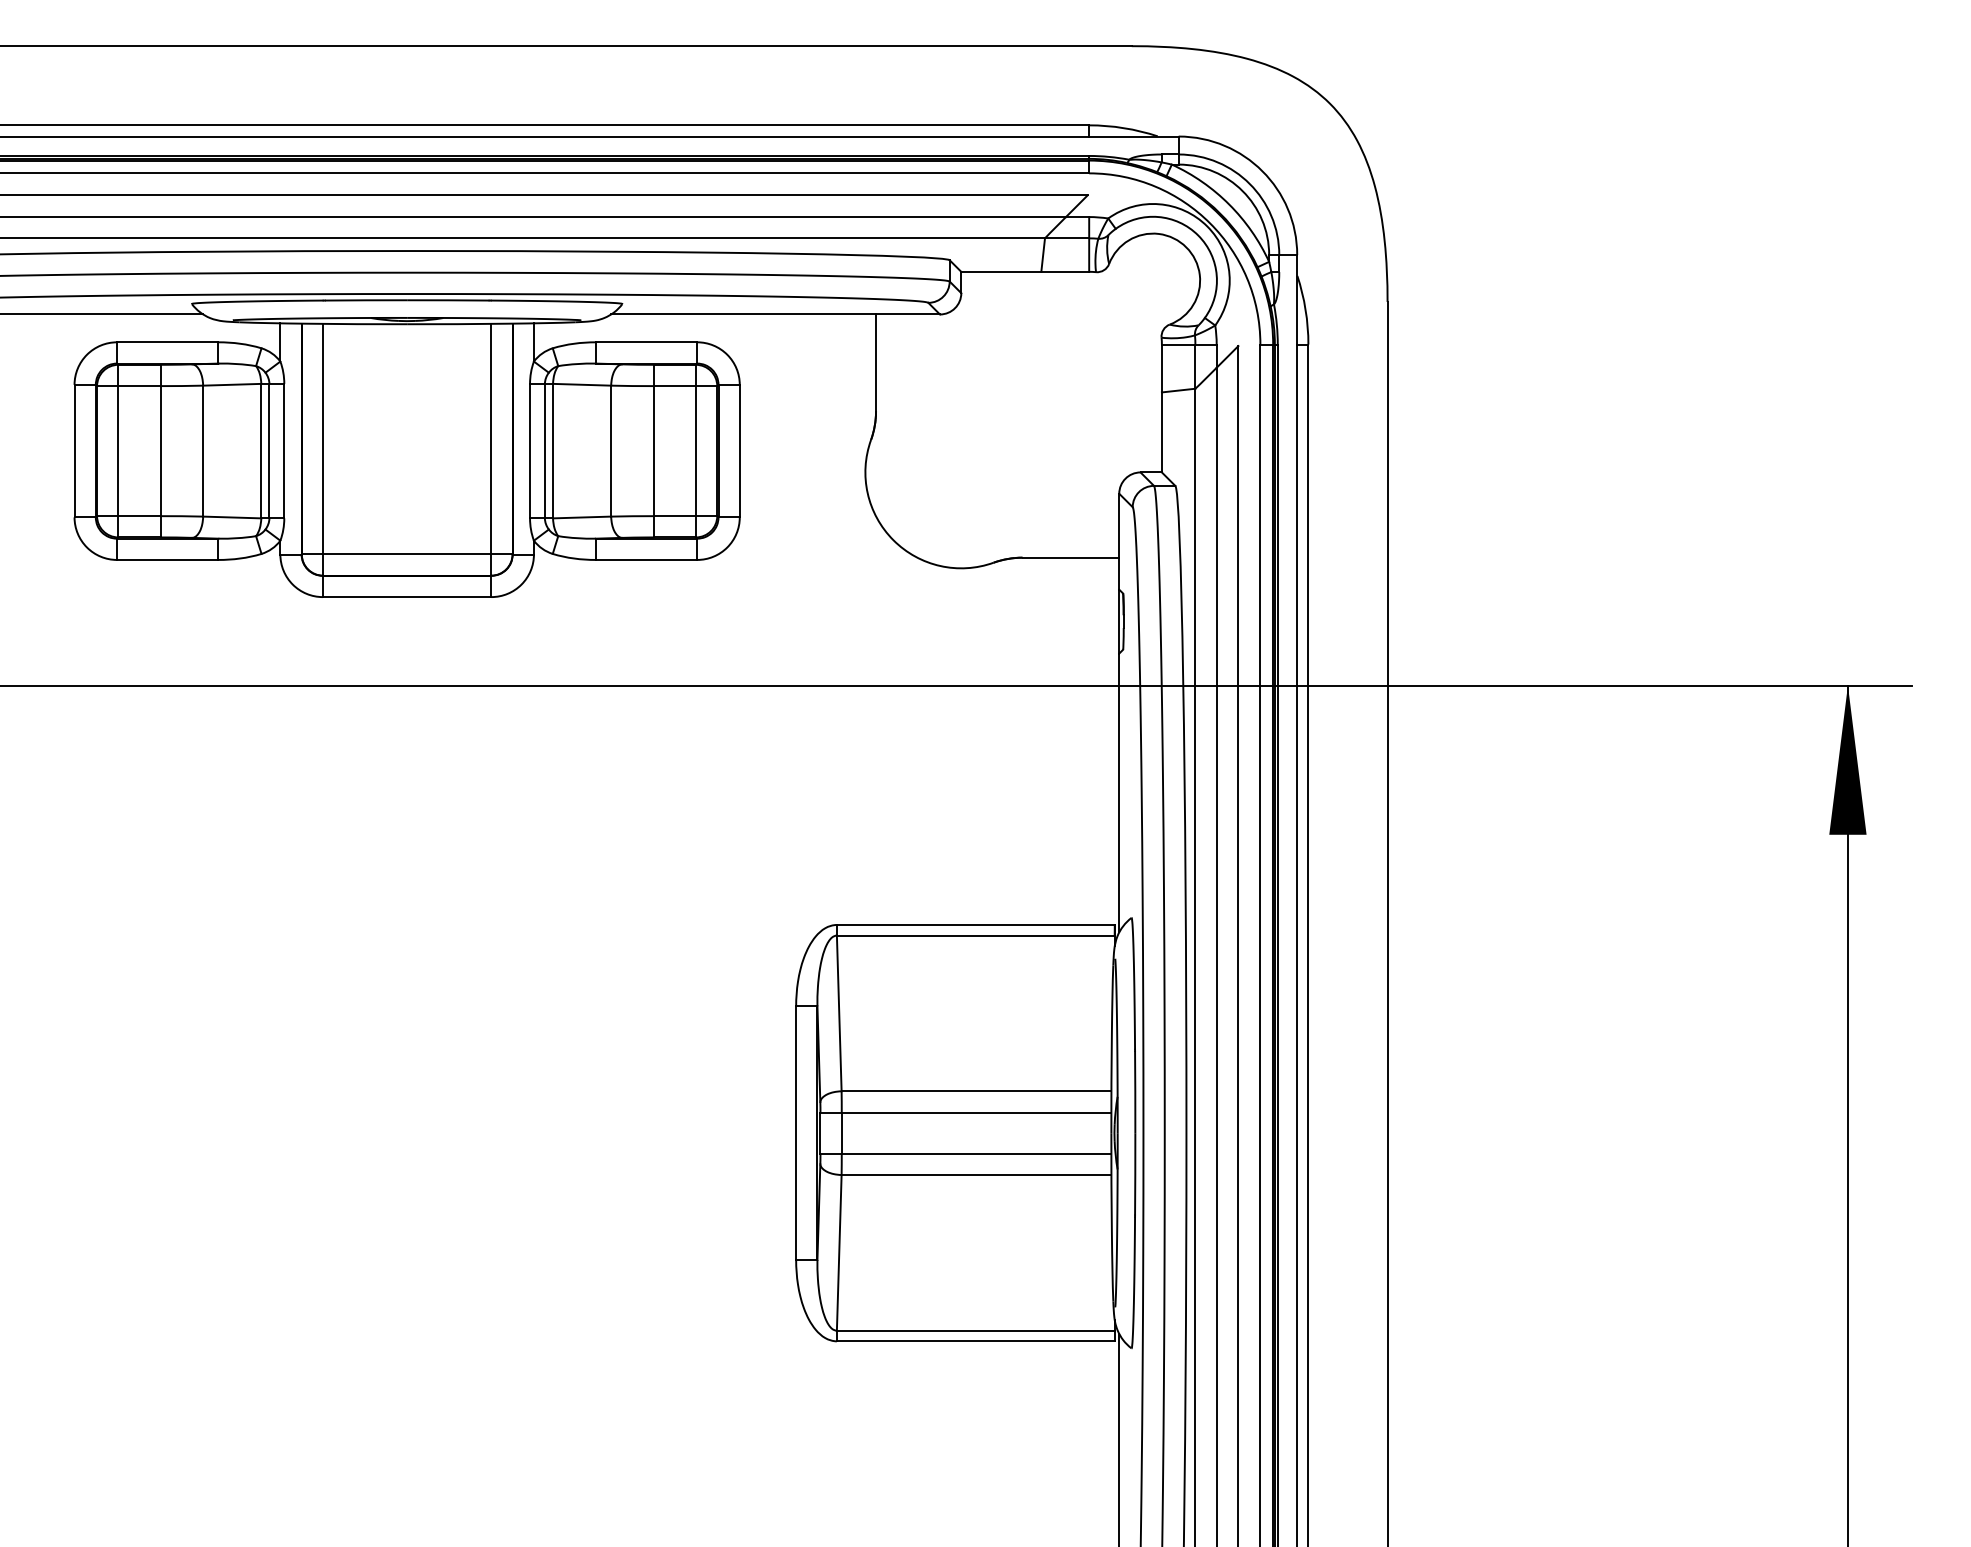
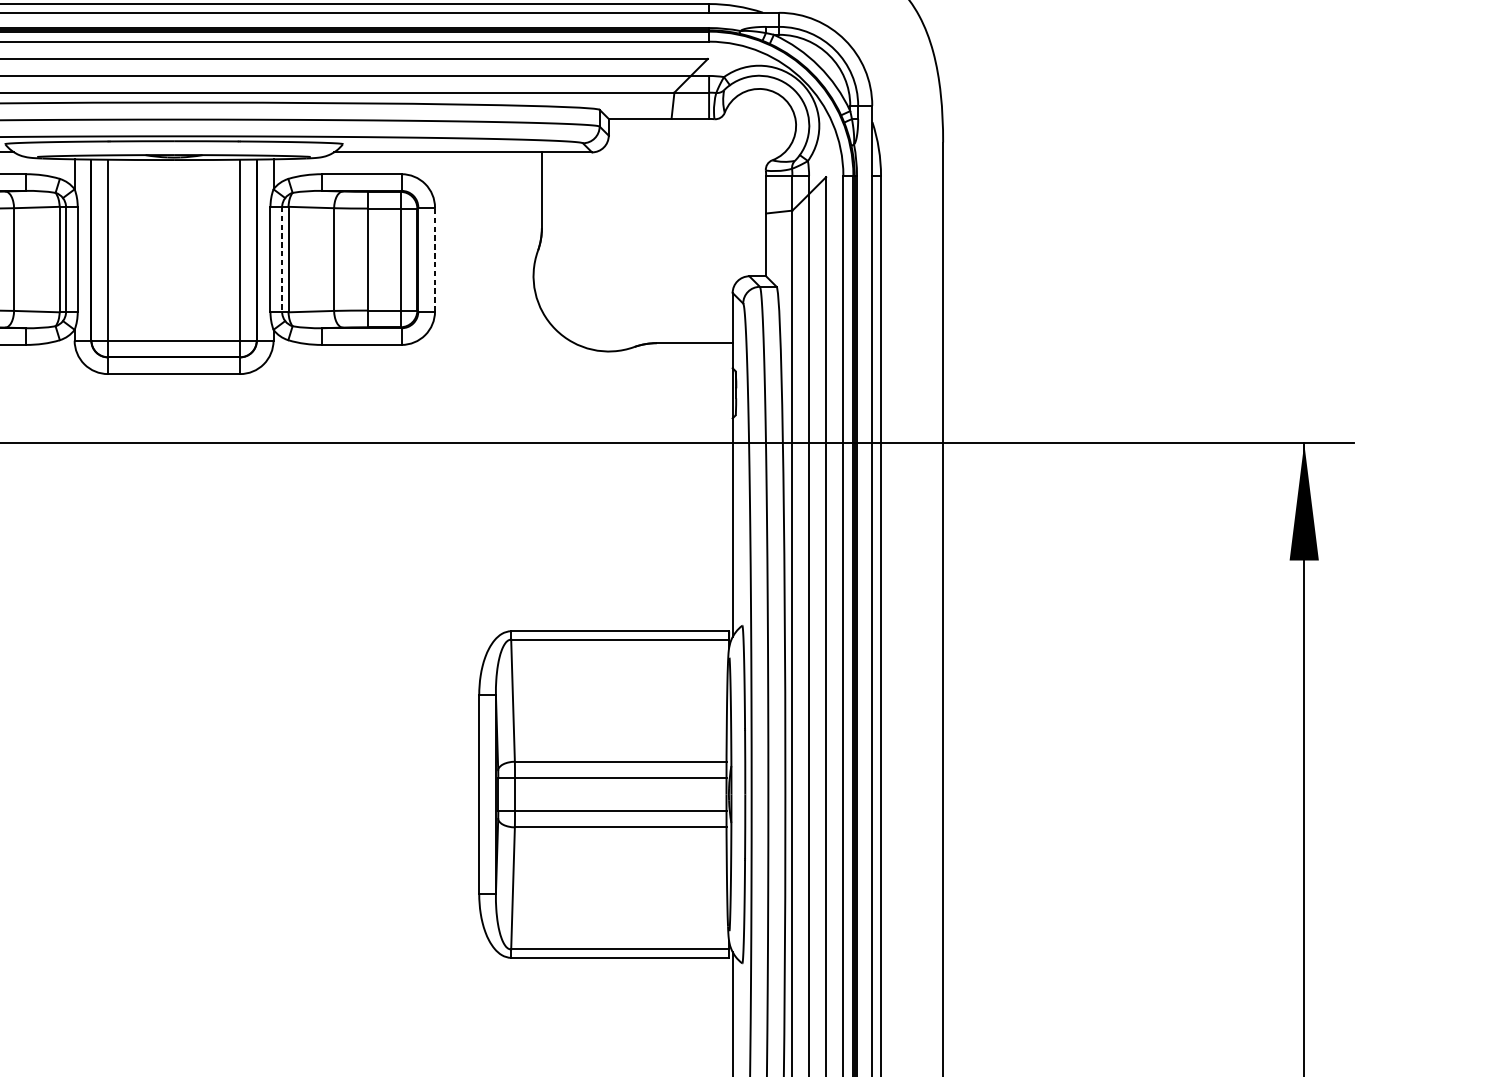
line: (739, 450) -> (434, 259), solid -> dashed
line: (544, 451) -> (281, 259), solid -> dashed

